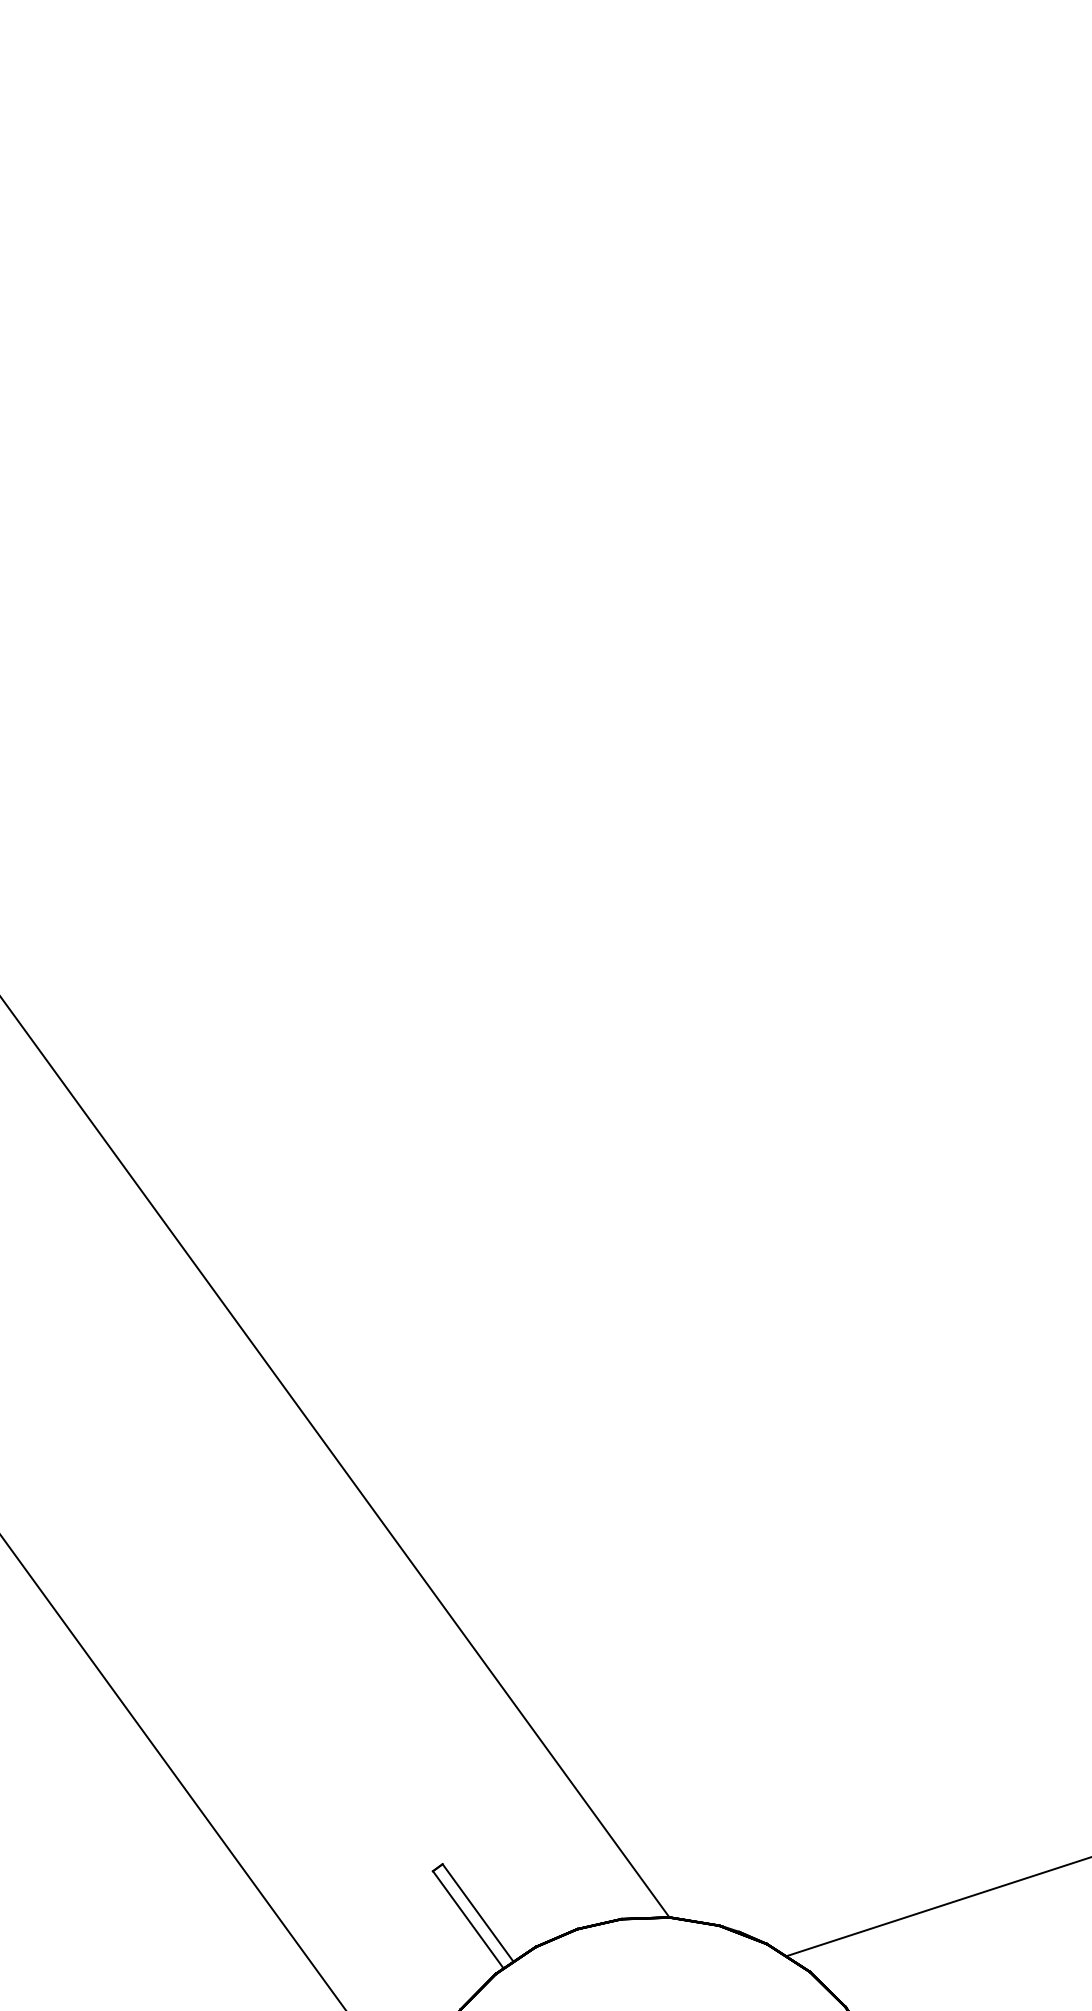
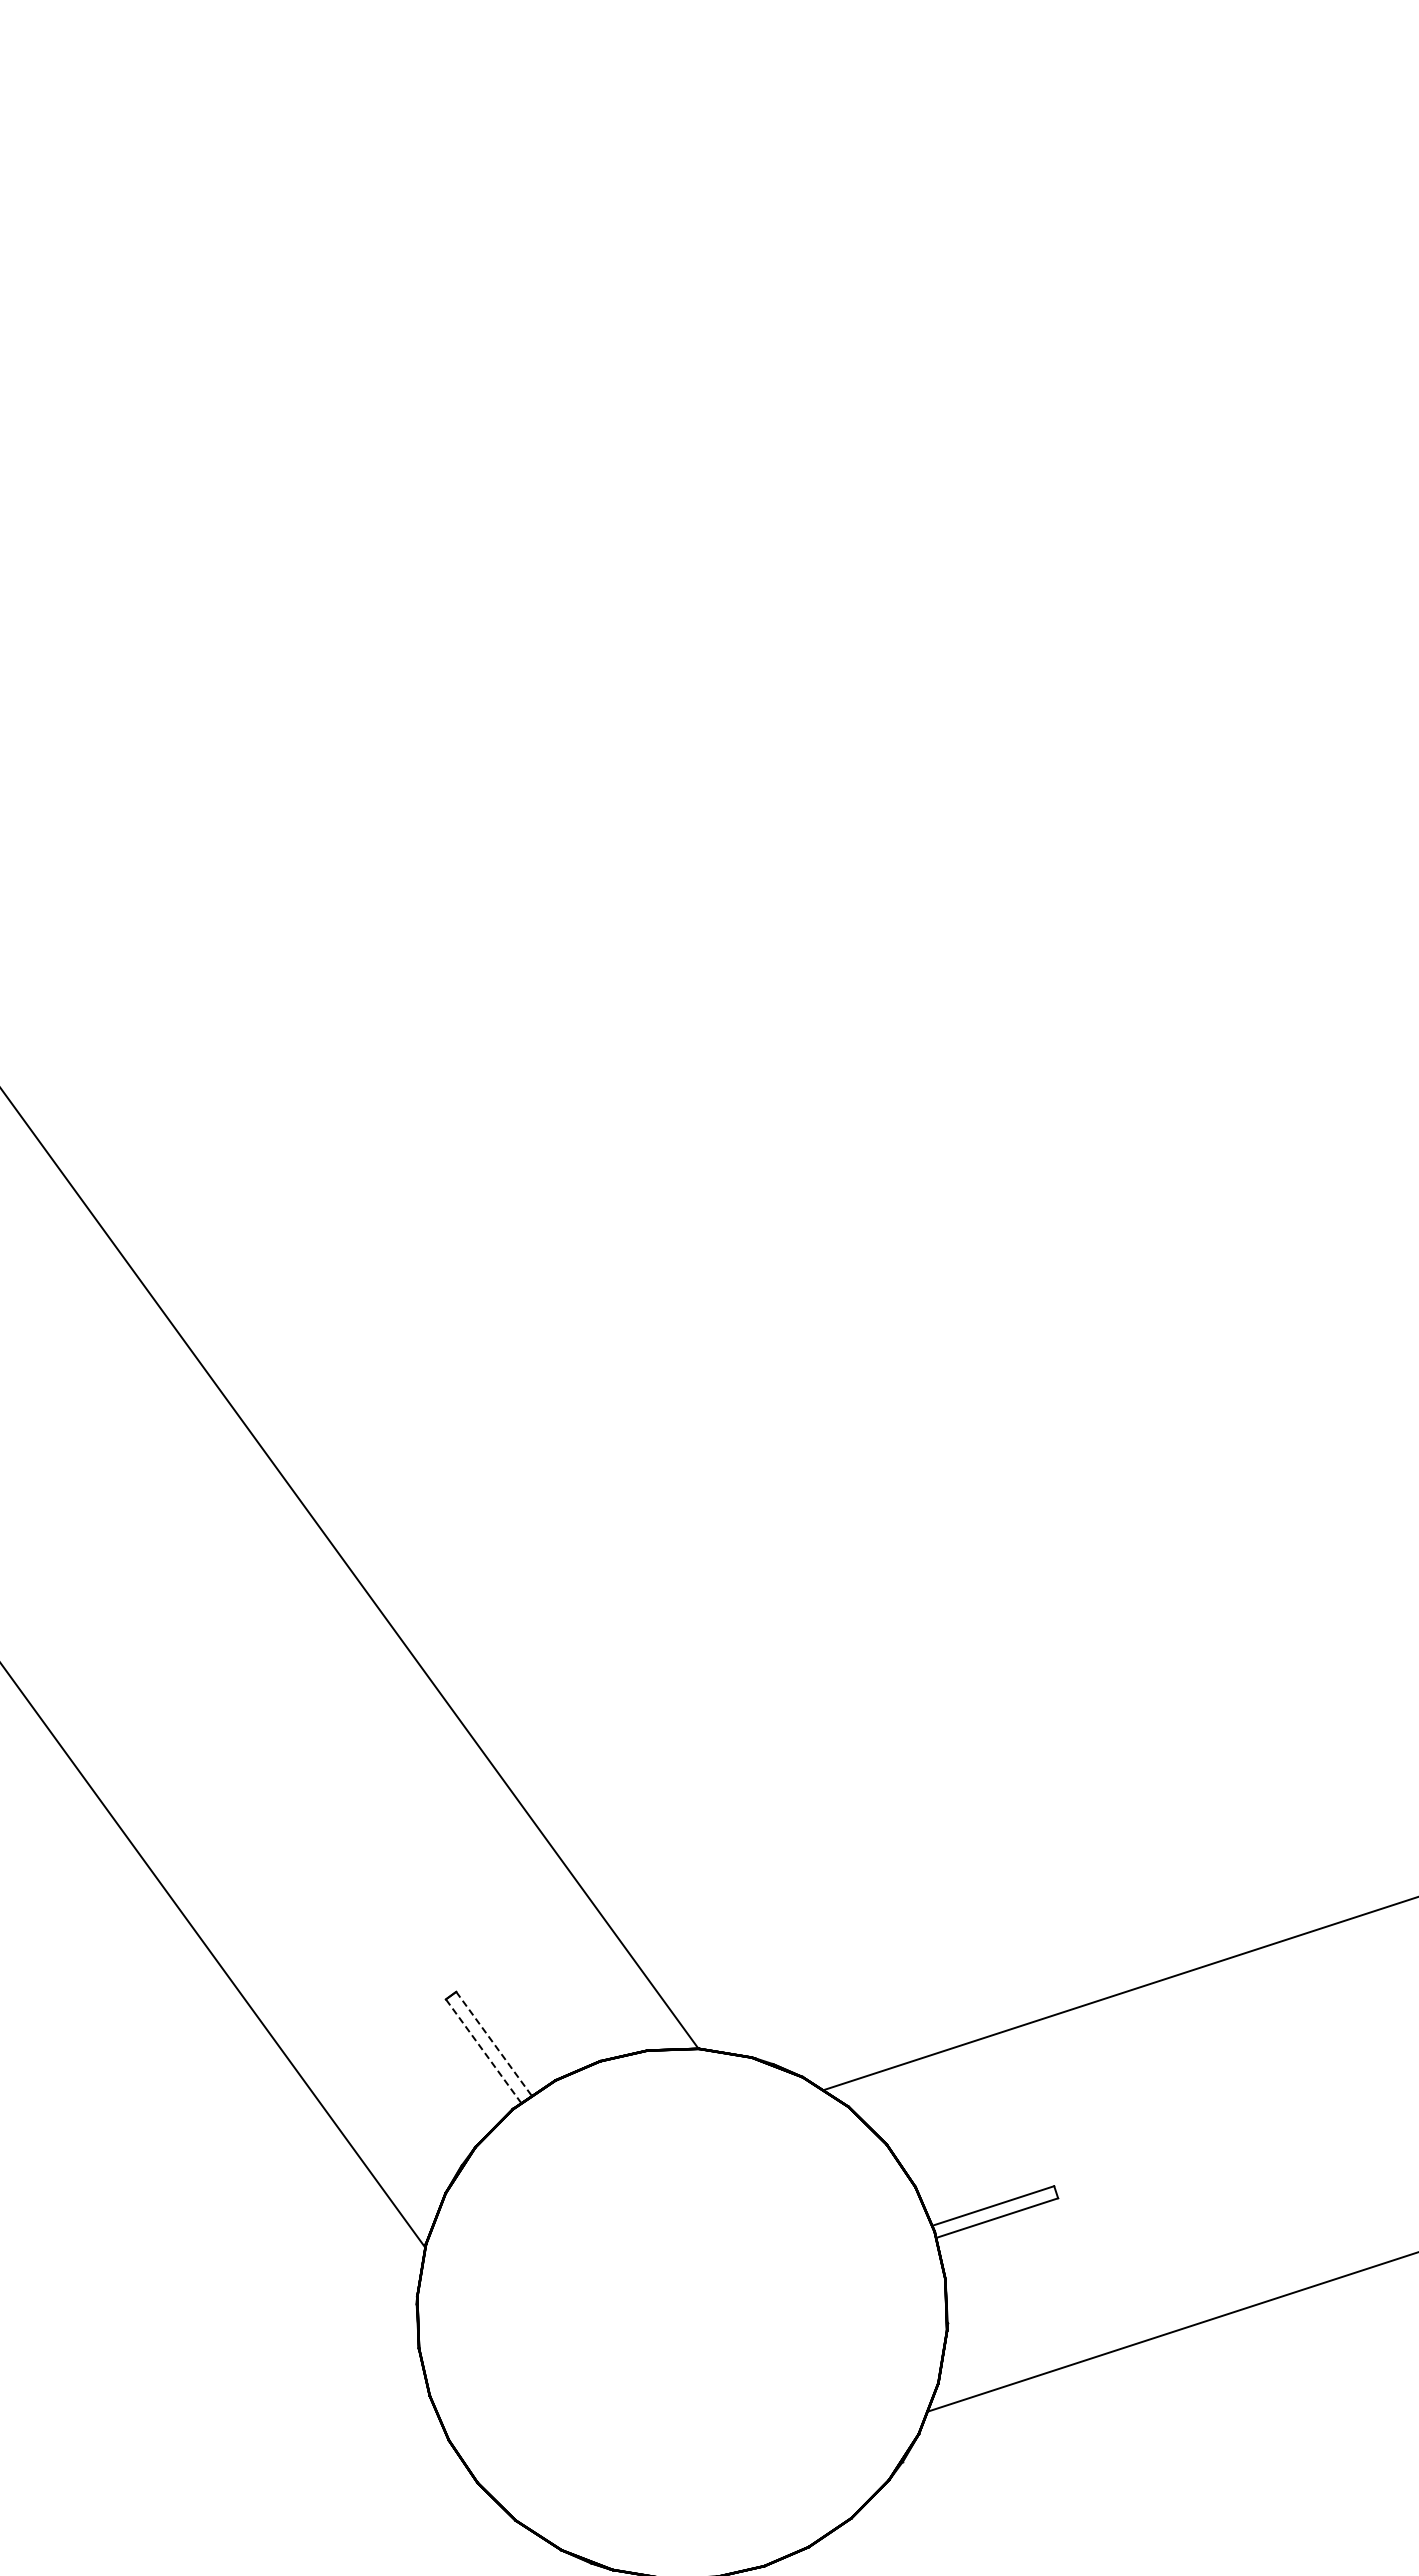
line: (478, 1913) -> (494, 2044), solid -> dashed
line: (468, 1919) -> (483, 2050), solid -> dashed

